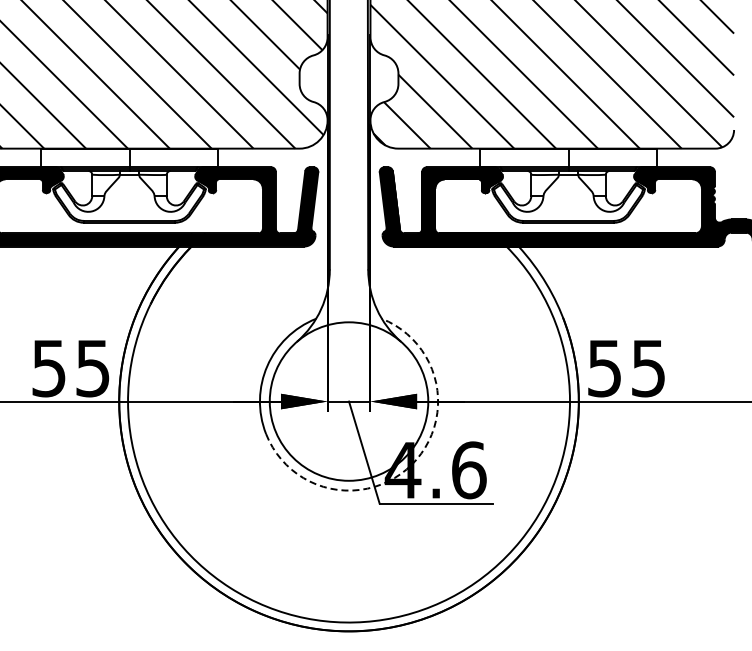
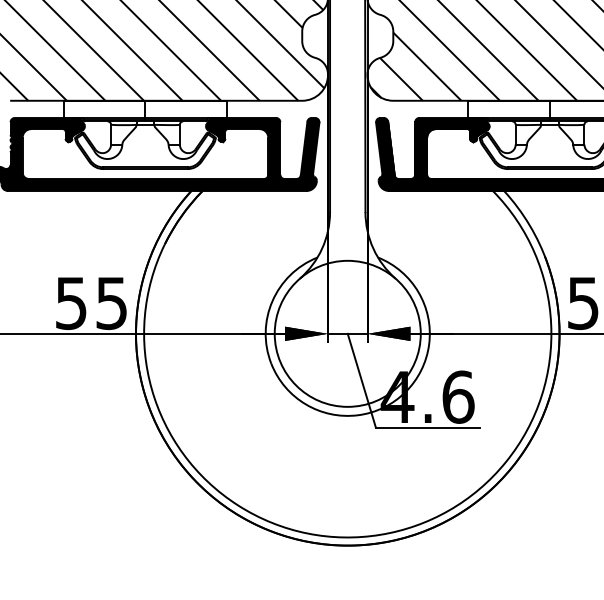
arc: (411, 464) -> (405, 391), dashed -> solid

